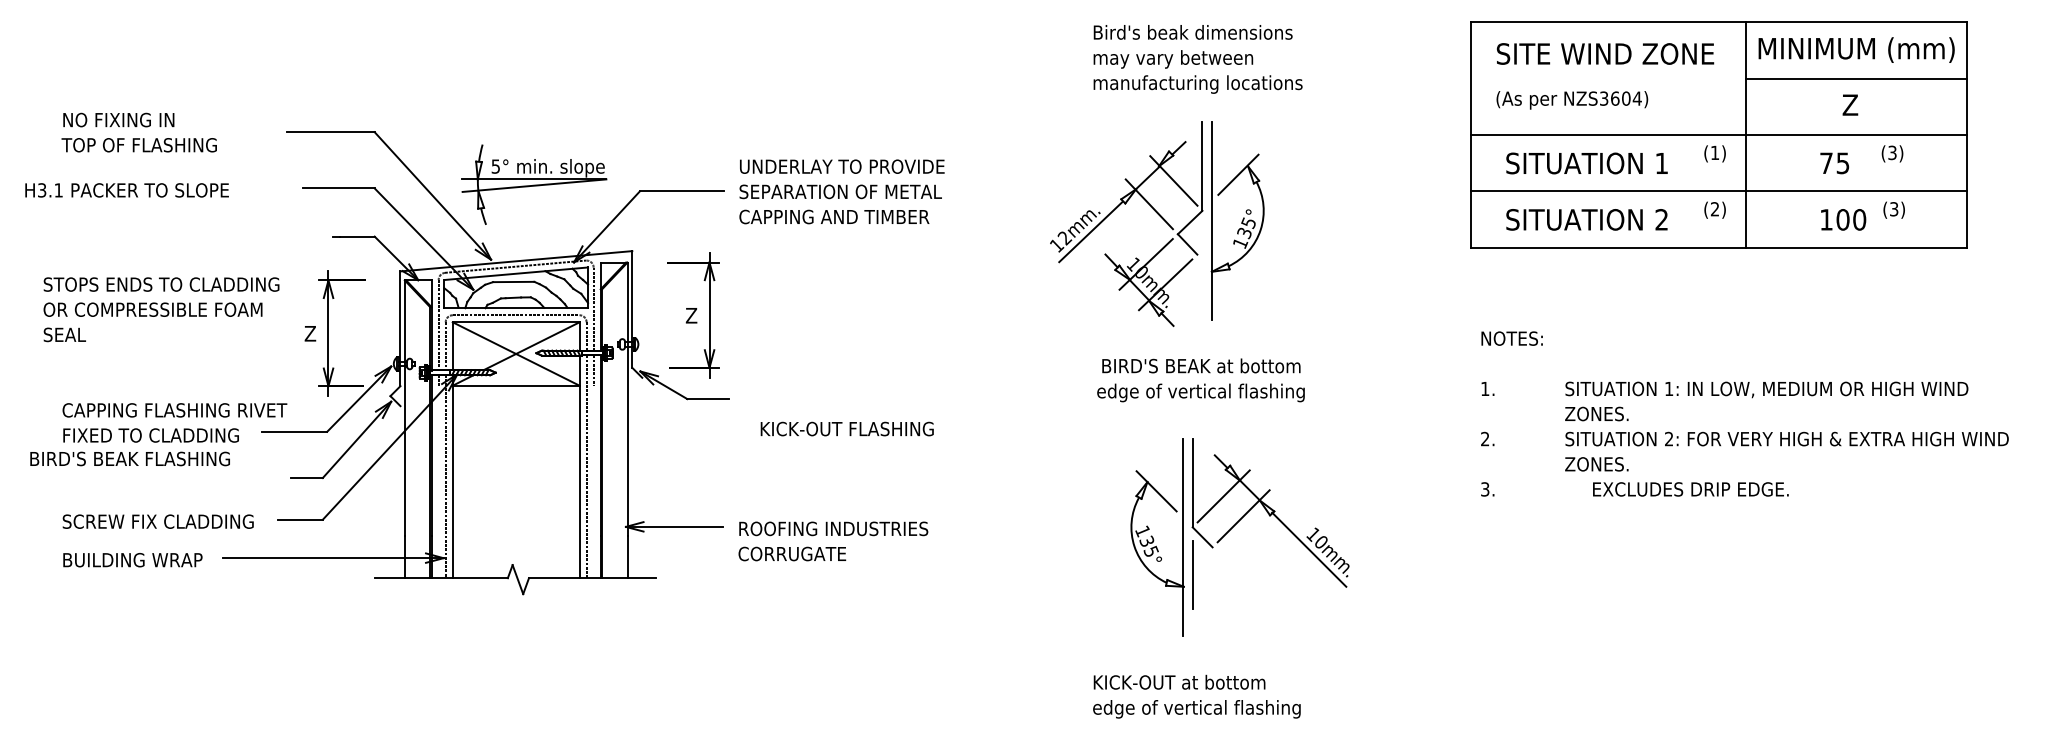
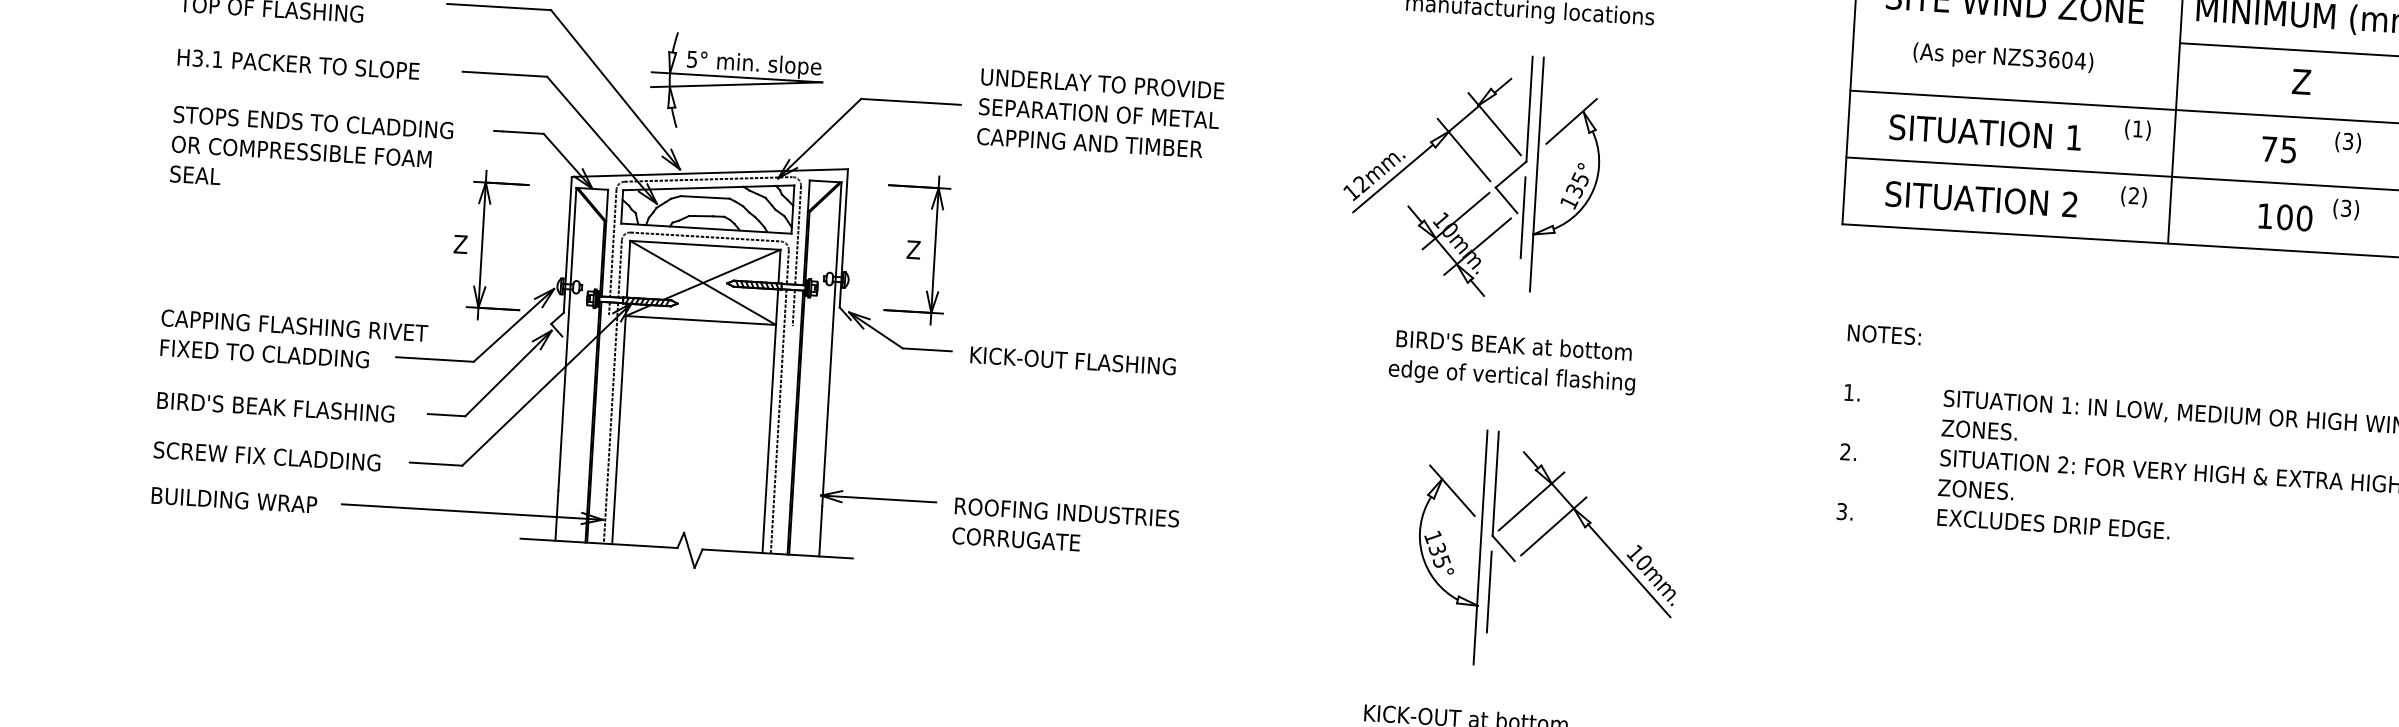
text: (1572, 100) -> (2003, 58), moved
text: (126, 190) -> (297, 64), moved
line: (1202, 258) -> (1523, 218), added
text: (161, 309) -> (311, 152), moved
text: (846, 428) -> (1072, 360), moved
text: (129, 458) -> (275, 406), moved
text: (1690, 489) -> (2053, 524), moved

